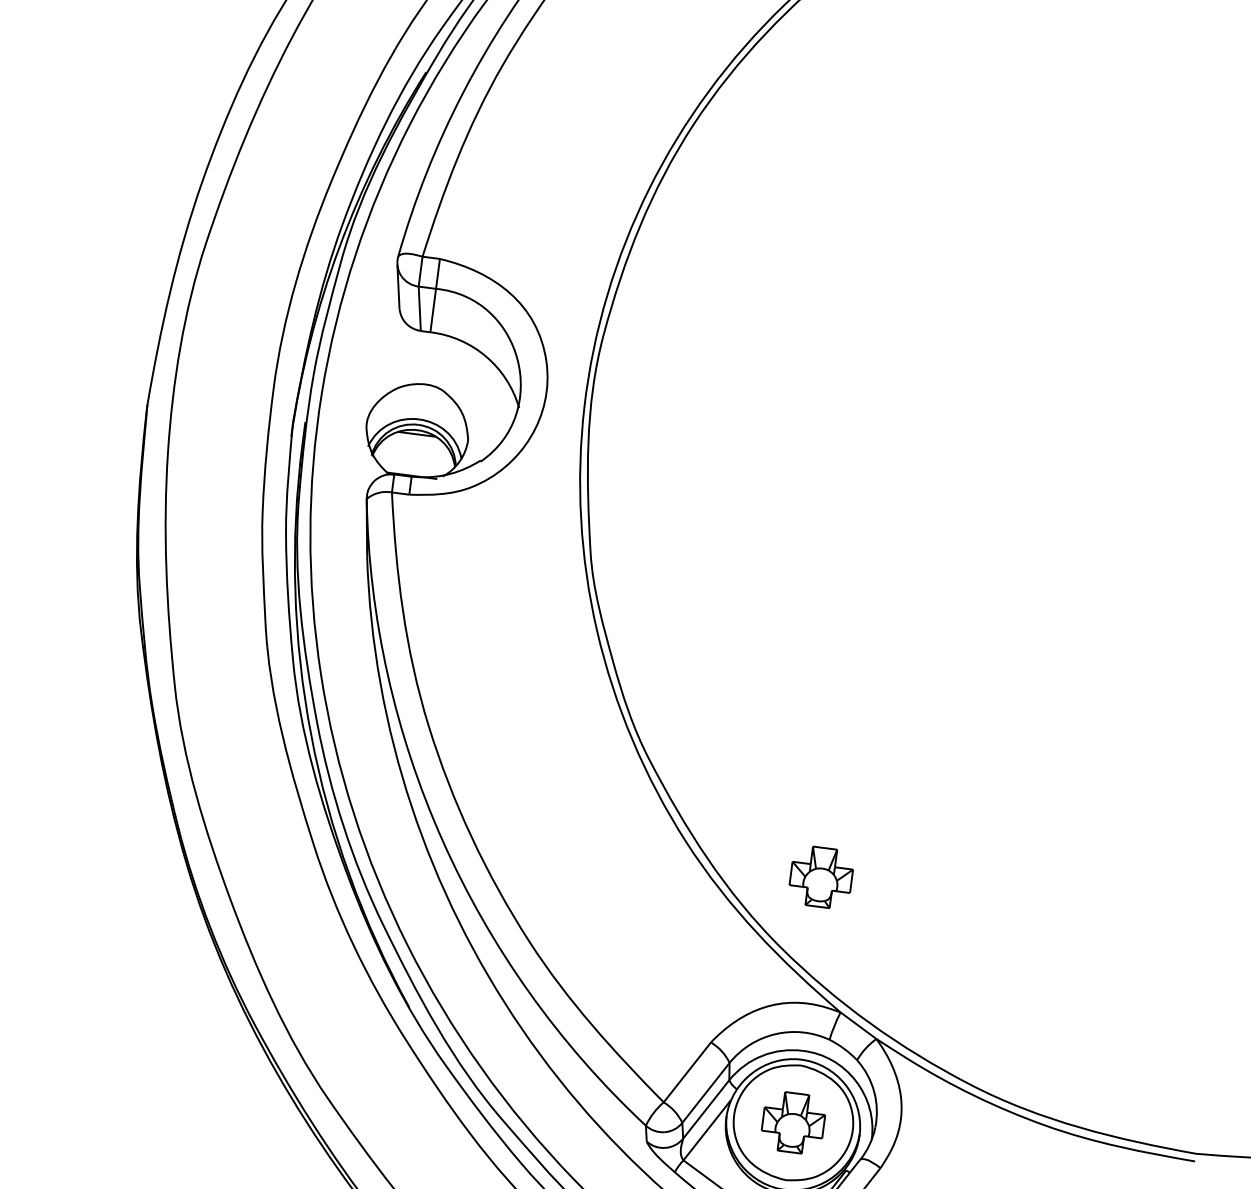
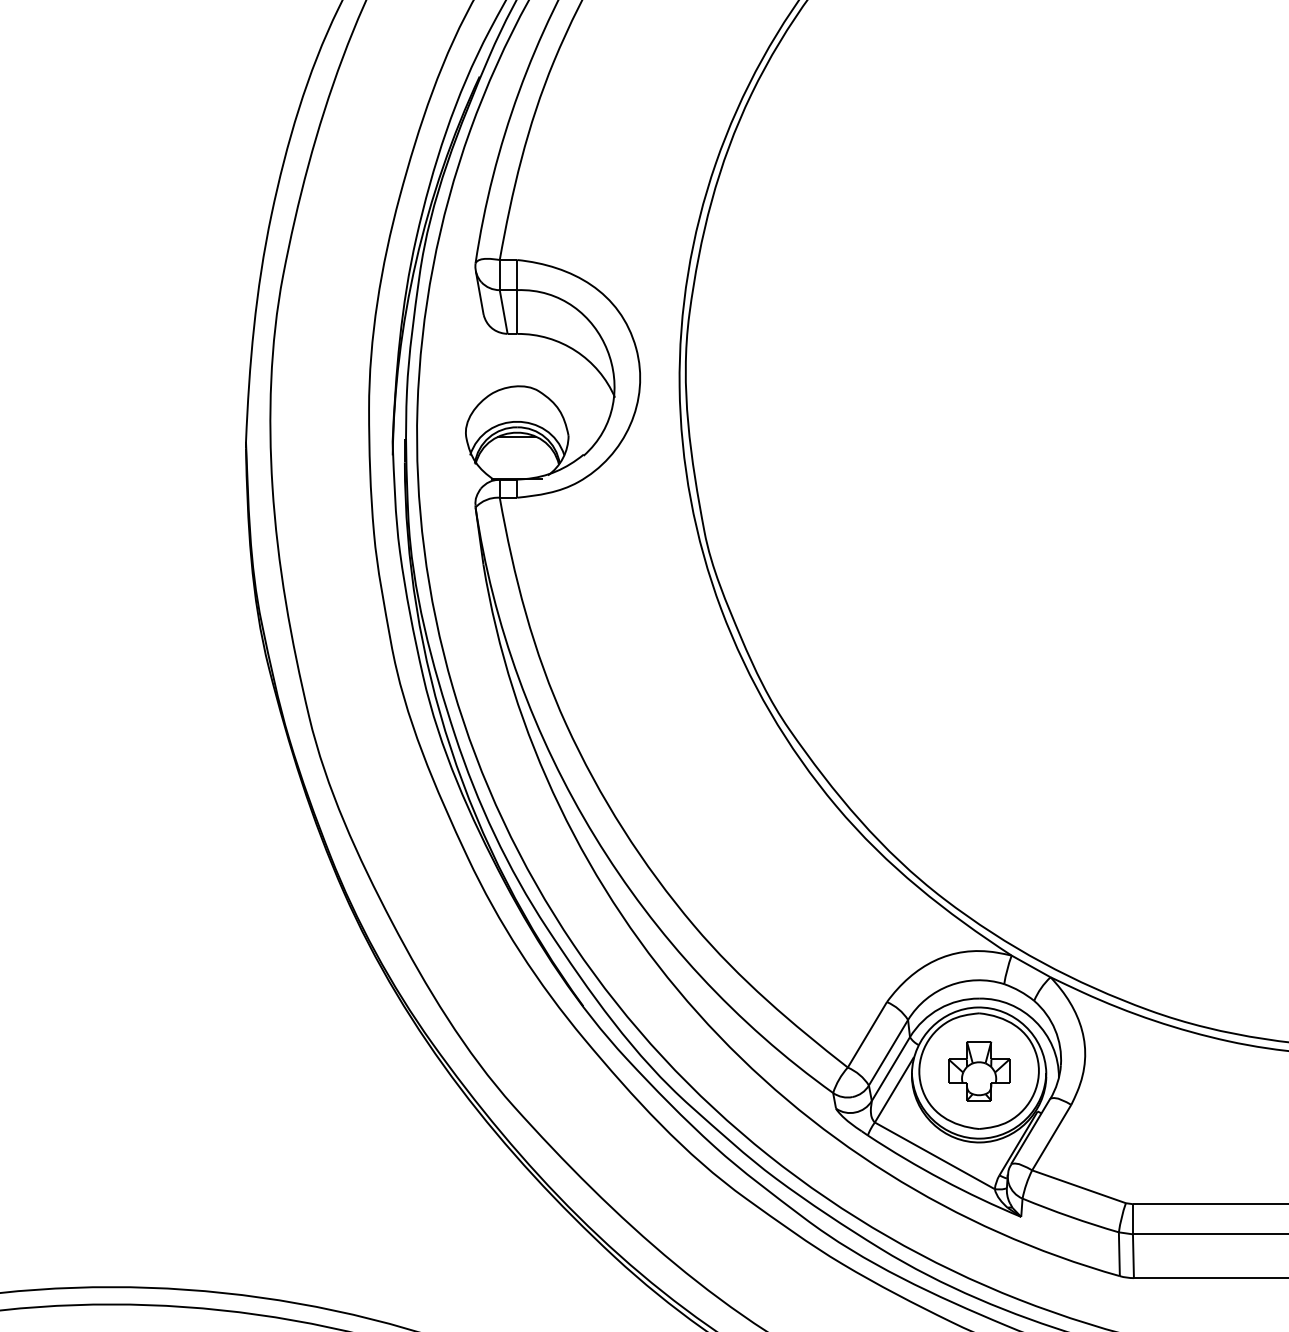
part: (821, 877) -> (975, 824), removed

